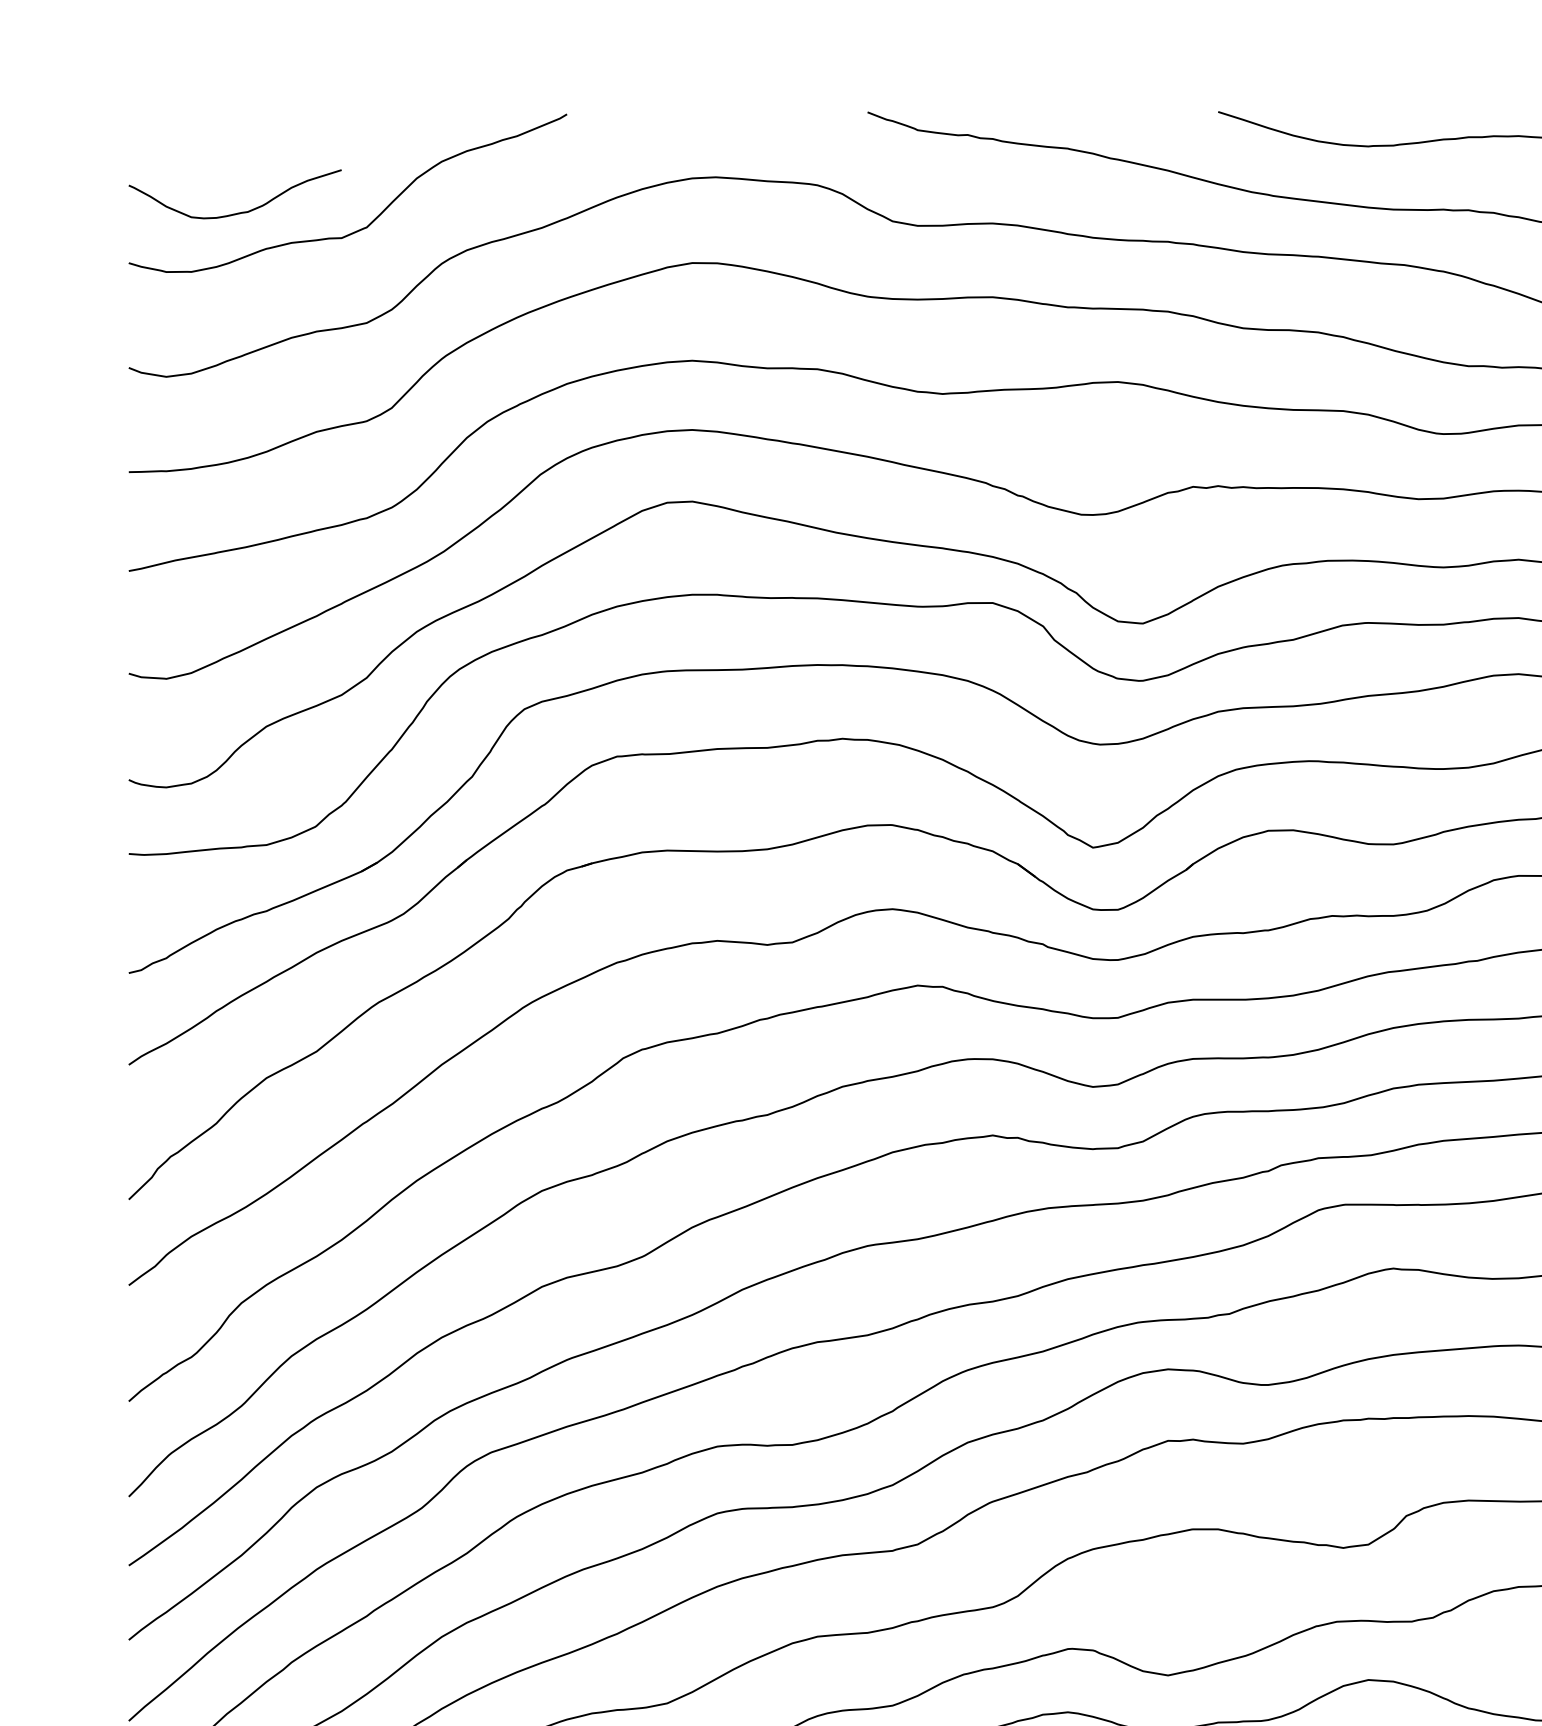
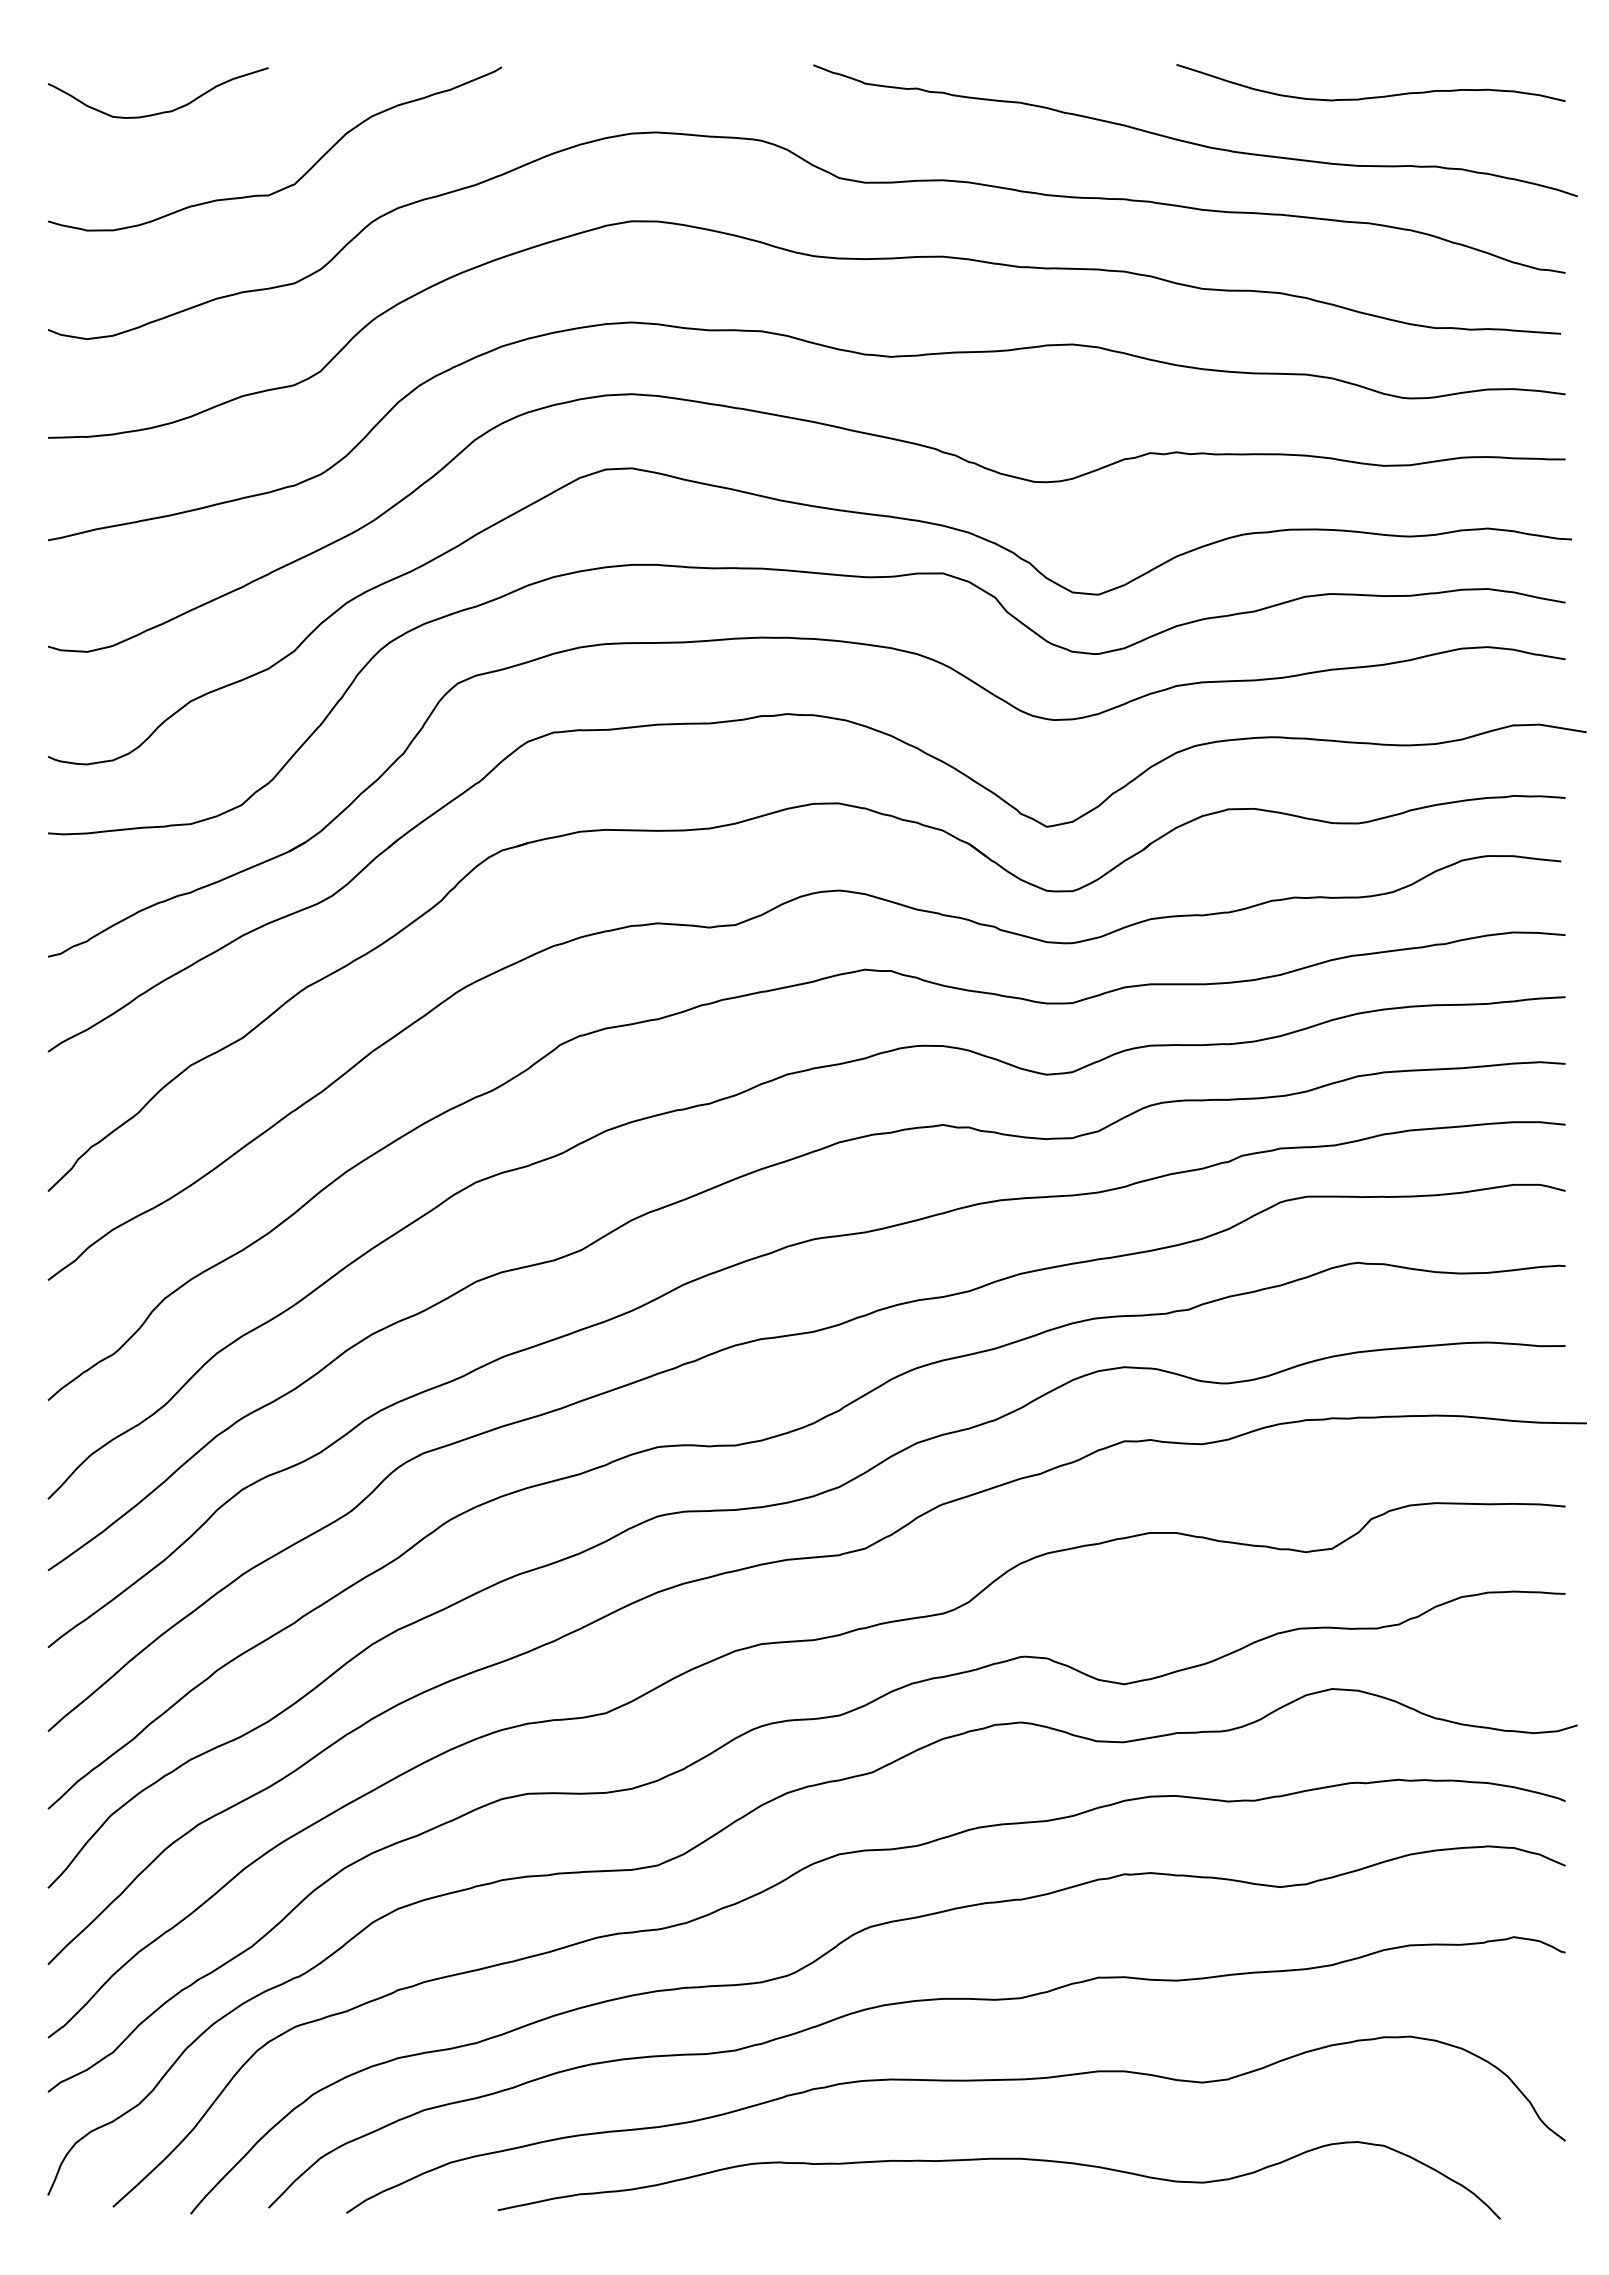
curve: (239, 212) -> (162, 111), moved

